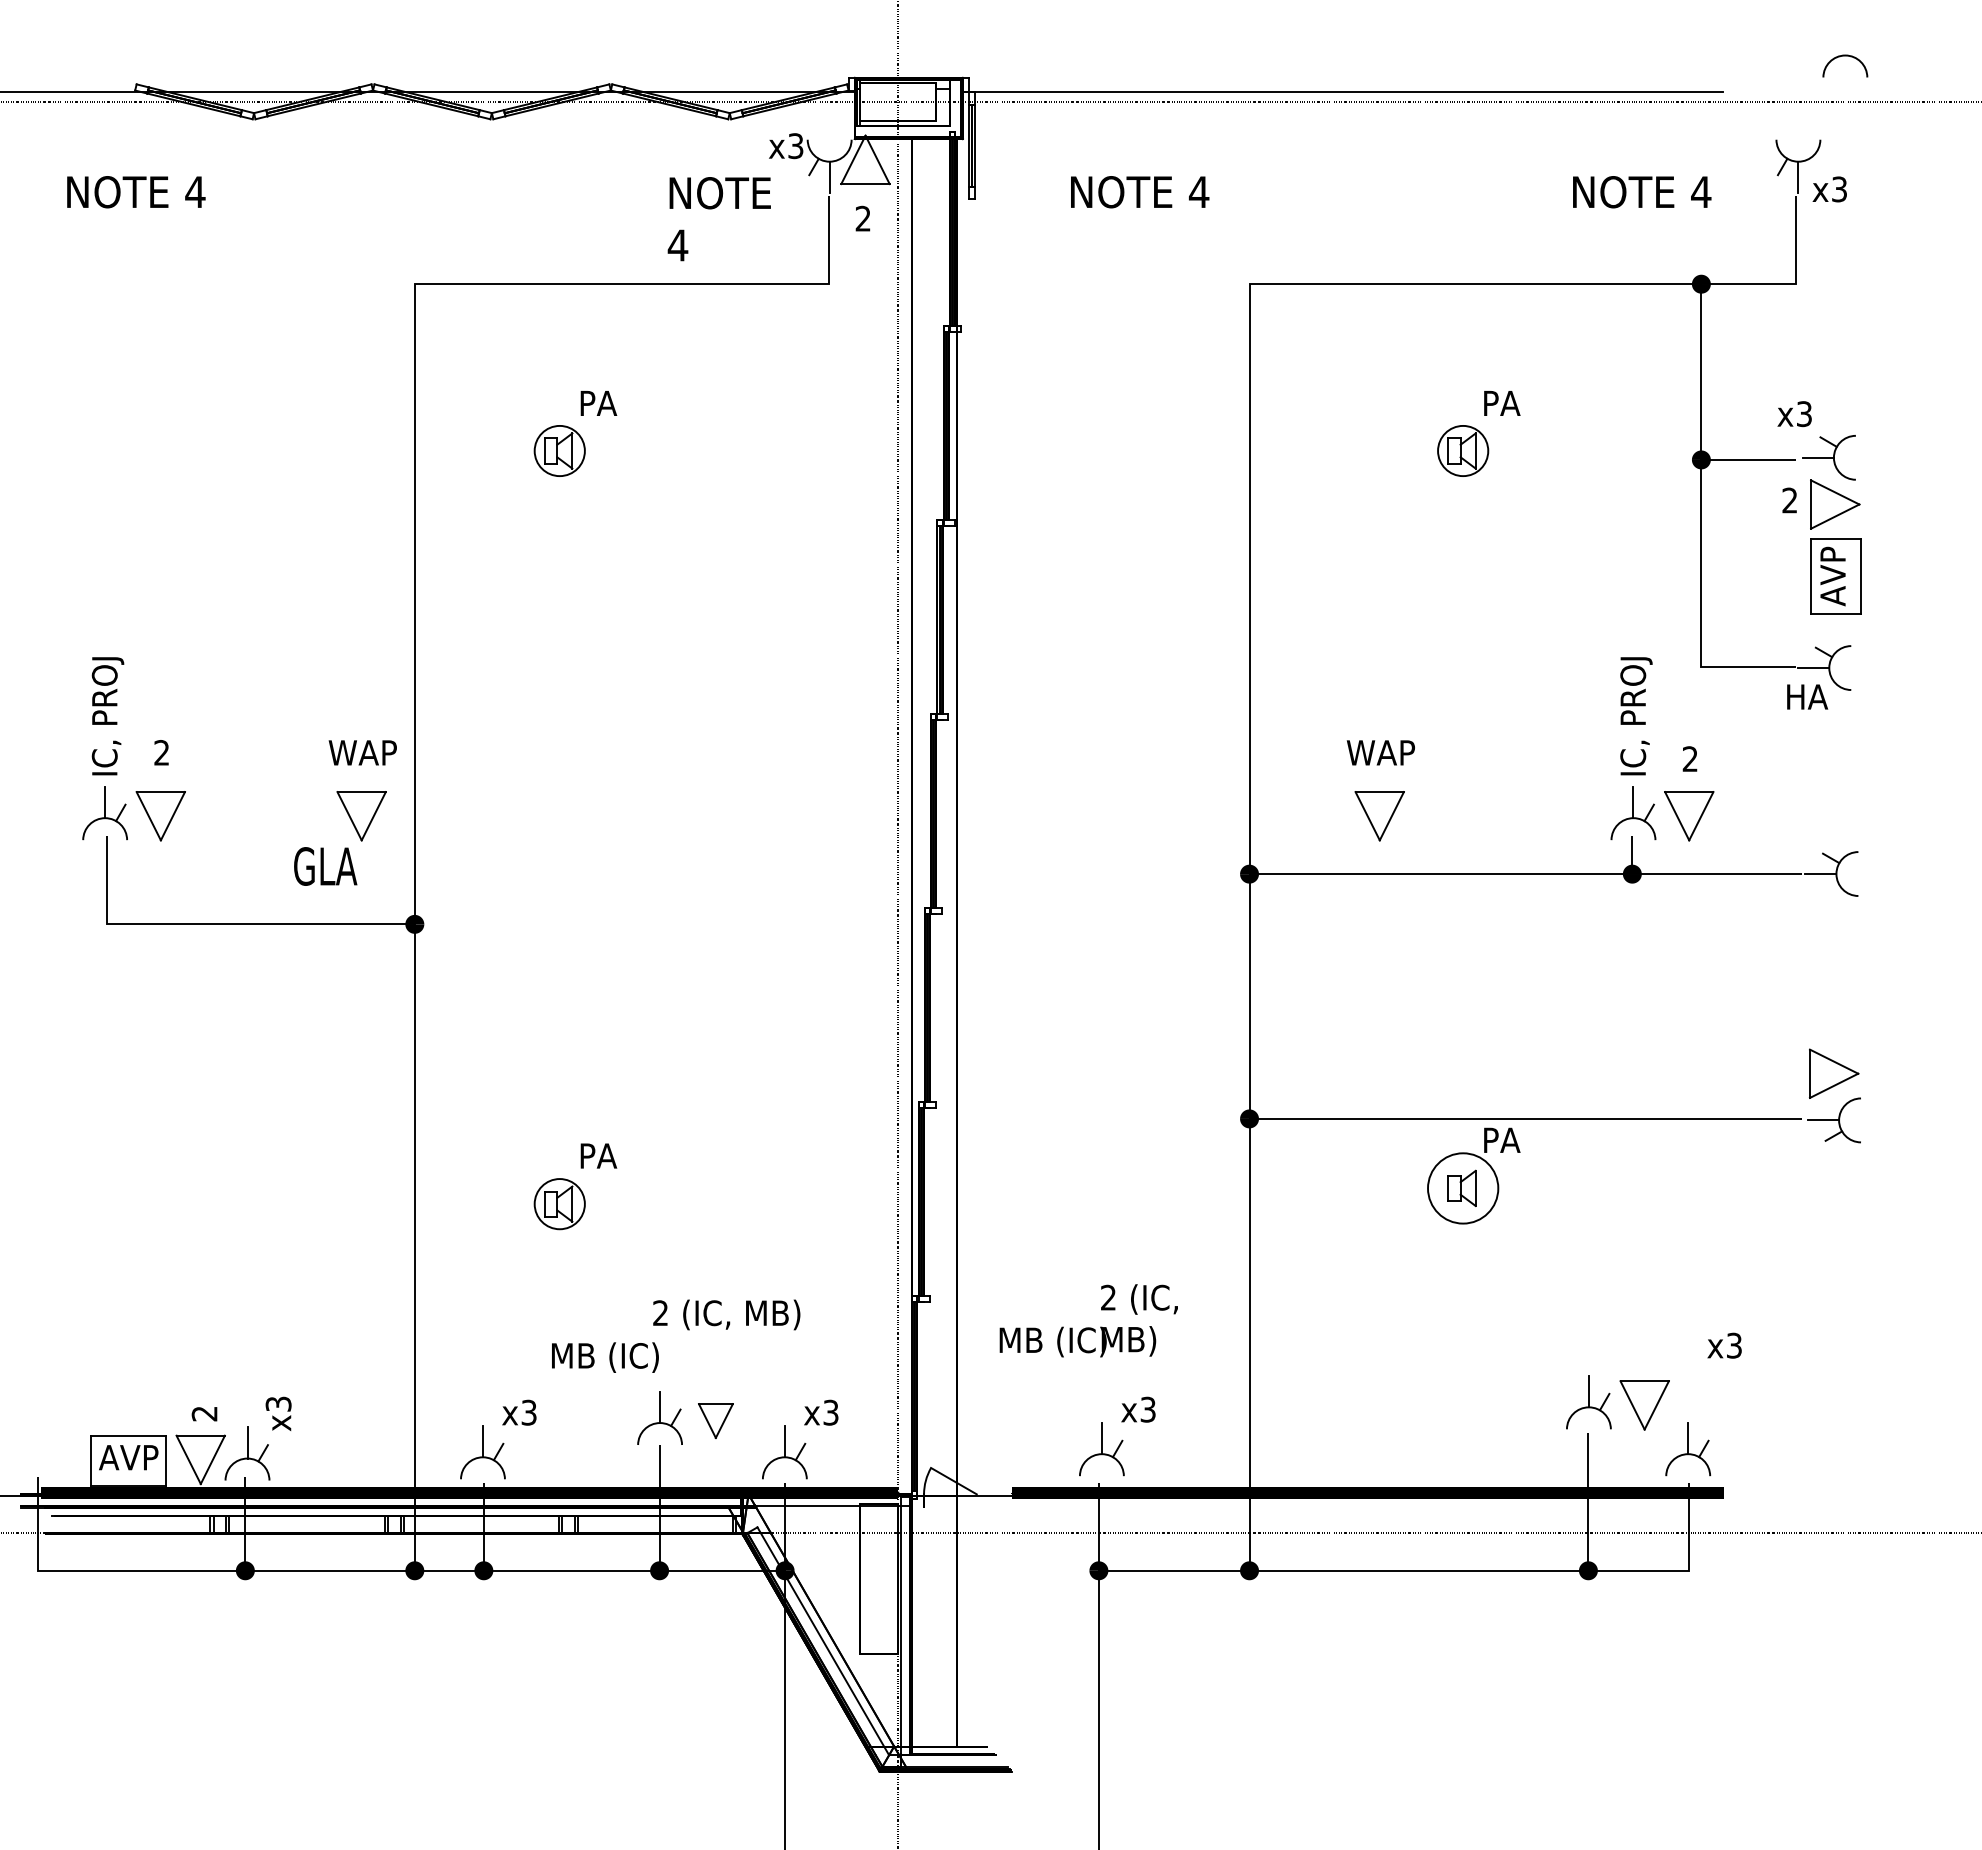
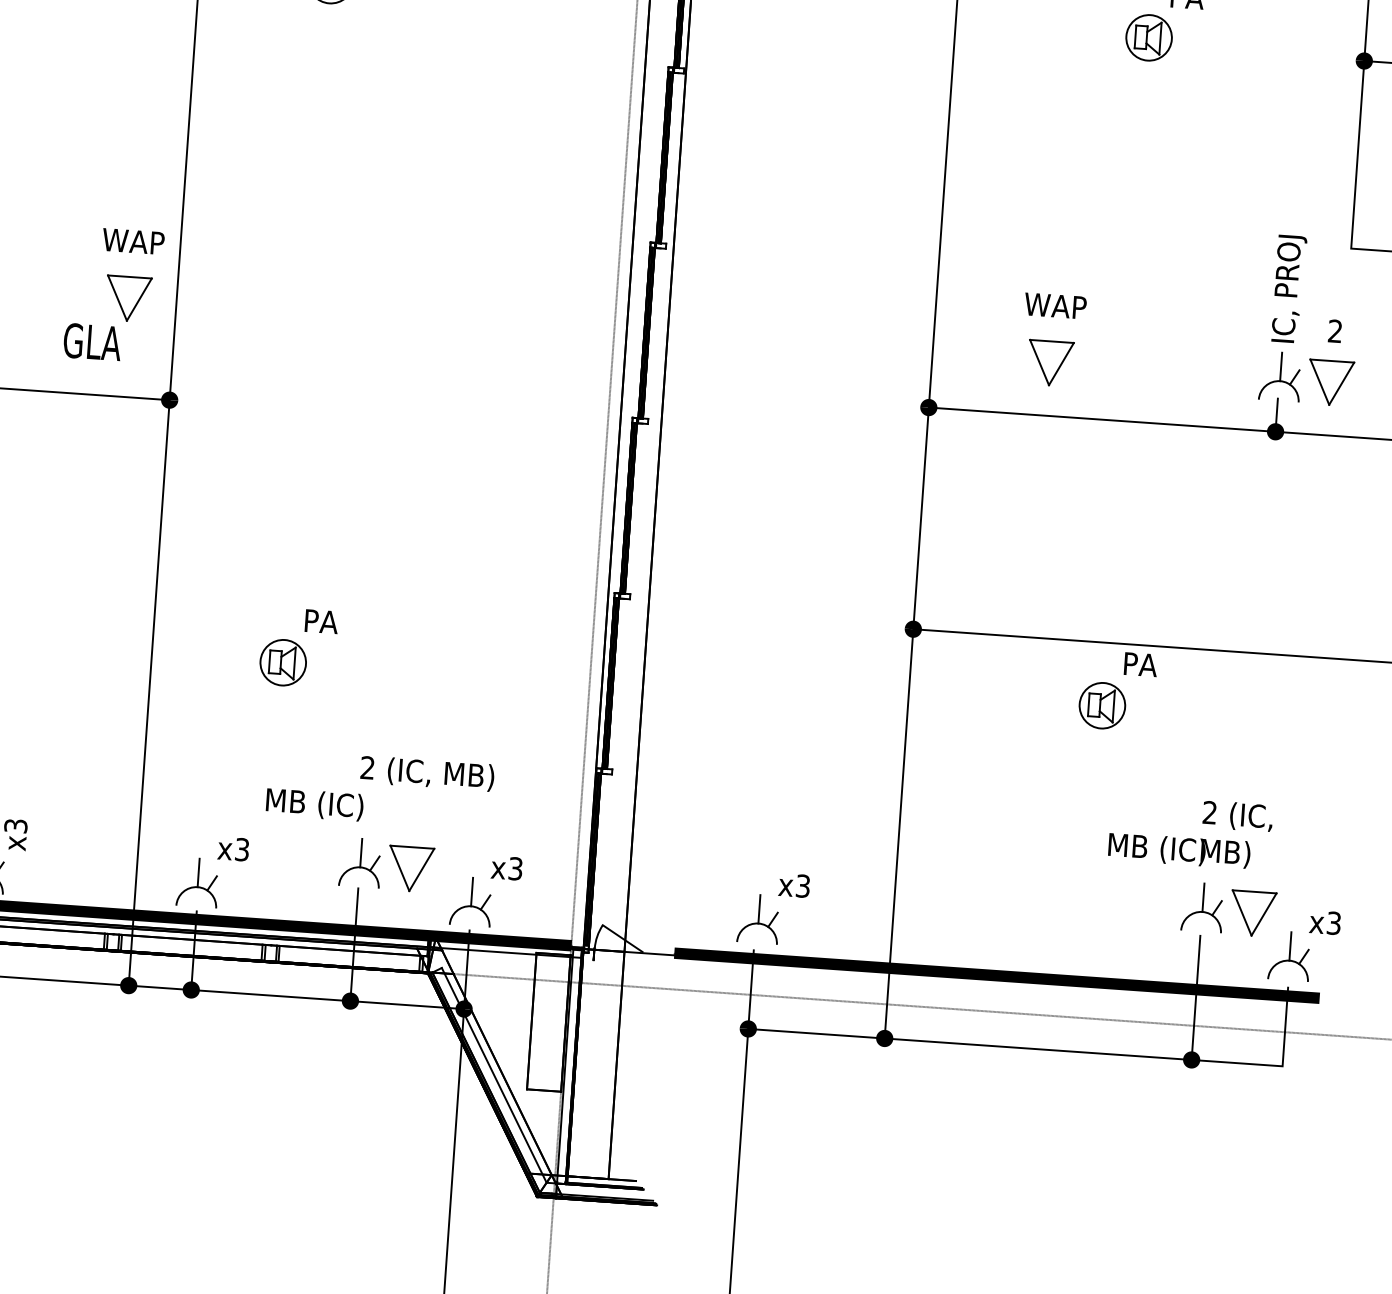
circle: (1463, 1188) -> (1102, 705), size x0.71
text: (1088, 1320) -> (1190, 832), moved
text: (1724, 1345) -> (1325, 922), moved
part: (715, 1420) -> (410, 868), size x1.43

